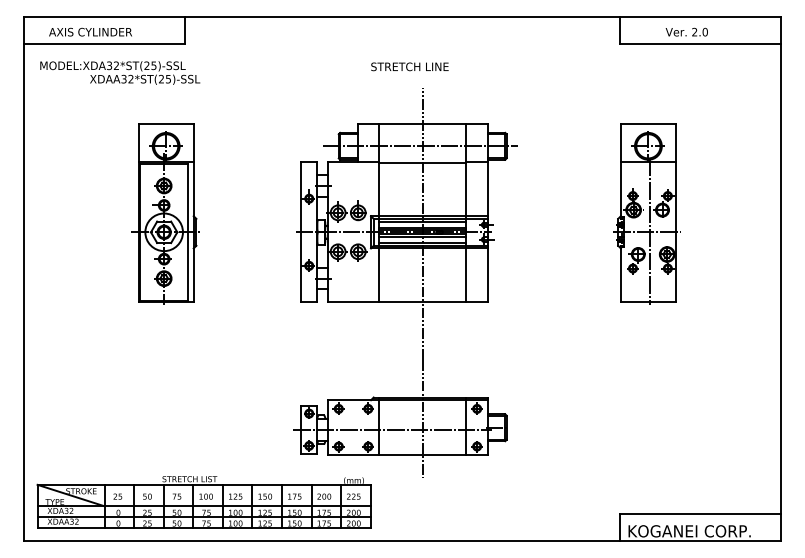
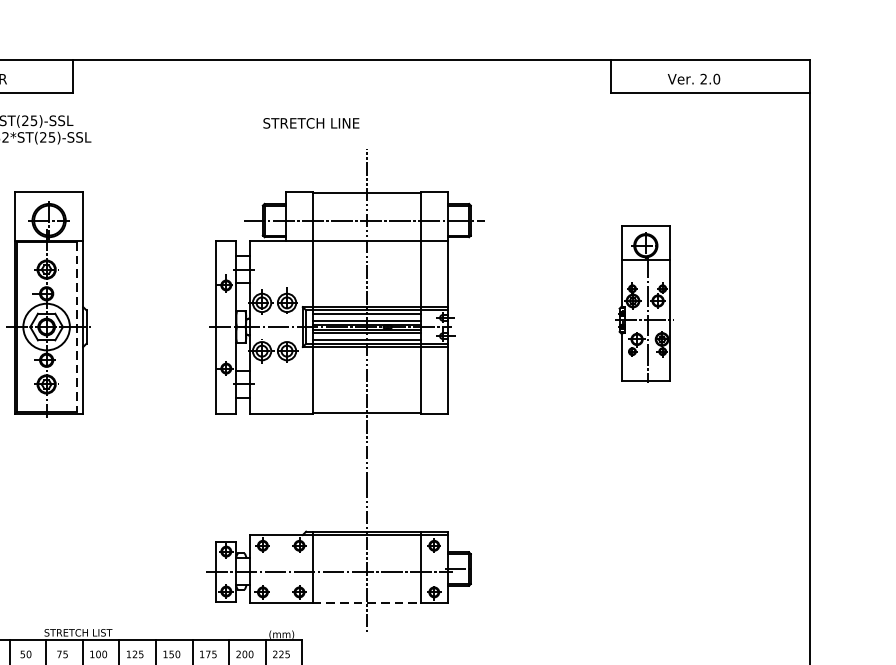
text: (409, 66) -> (310, 122), moved
part: (646, 213) -> (644, 303), size x0.7
line: (188, 232) -> (76, 327), solid -> dashed
line: (422, 455) -> (366, 603), solid -> dashed

